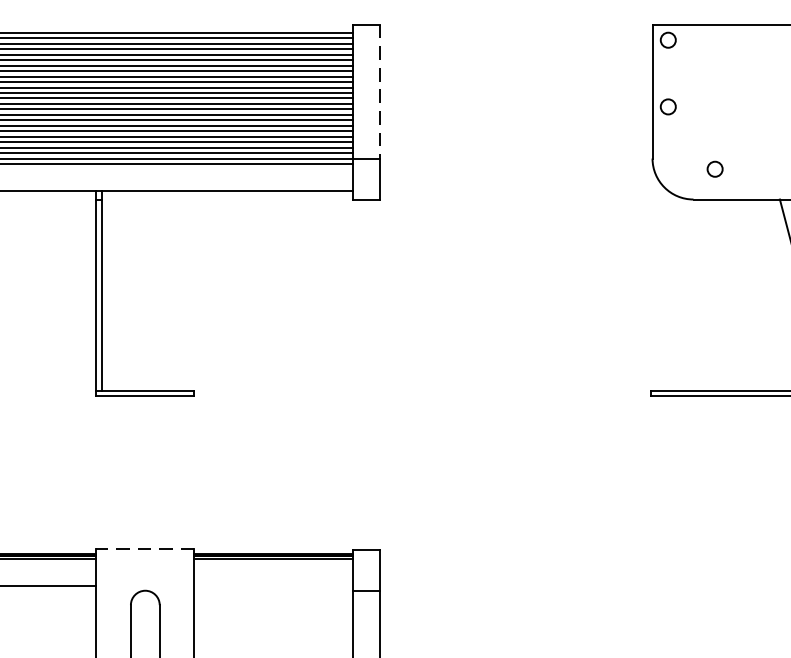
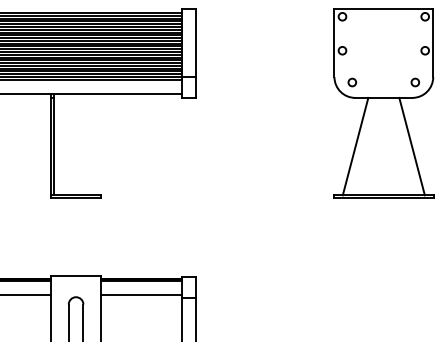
line: (379, 92) -> (195, 43), dashed -> solid
circle: (715, 169) -> (352, 82), moved
line: (693, 294) -> (355, 146), added
line: (144, 548) -> (75, 275), dashed -> solid
line: (273, 585) -> (141, 294), added

